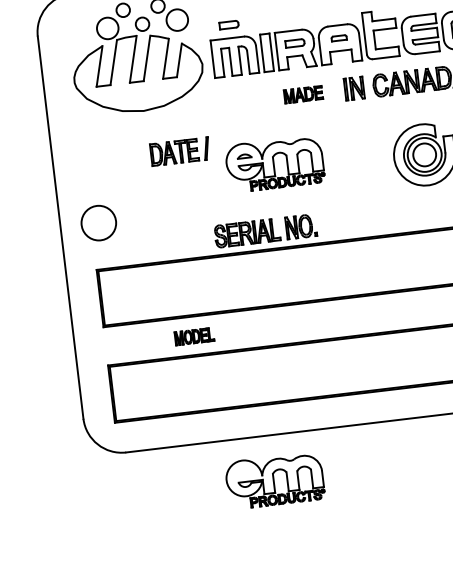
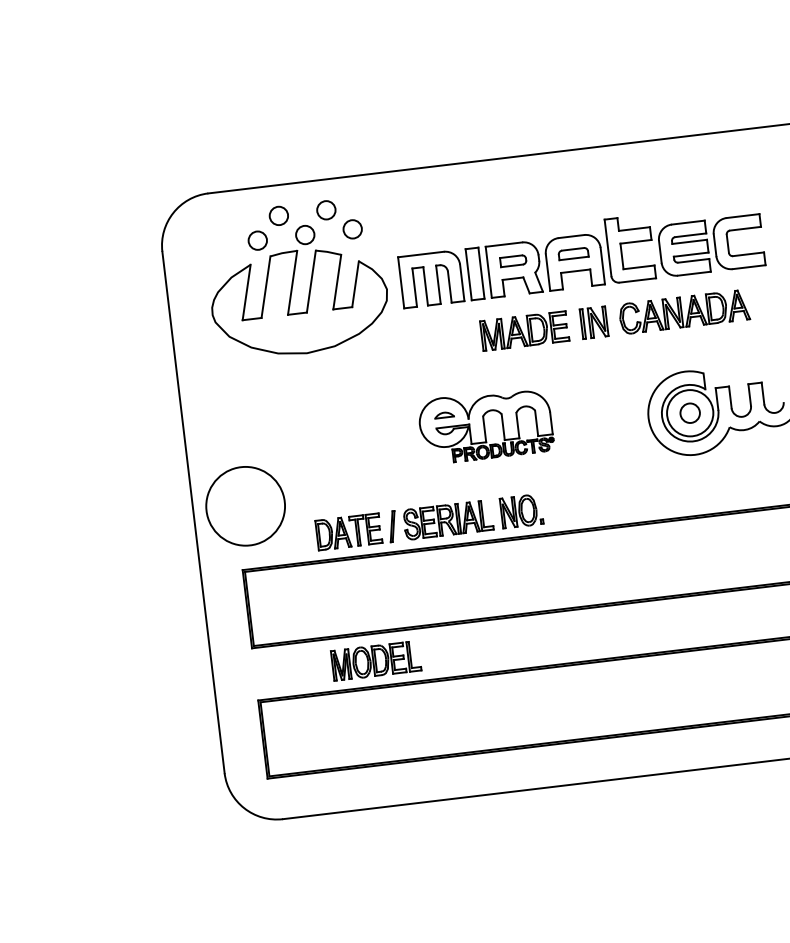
circle: (177, 20) -> (352, 229), size x0.62
part: (229, 25) -> (423, 236), removed
circle: (107, 28) -> (257, 240), size x0.62
part: (339, 38) -> (573, 254), size x1.43
part: (303, 94) -> (524, 330), size x1.67
part: (178, 151) -> (354, 530), moved
circle: (424, 154) -> (689, 412), size x0.62
circle: (98, 222) -> (245, 505), size x1.67
part: (194, 336) -> (375, 661), size x1.67
part: (275, 481) -> (486, 858), removed

